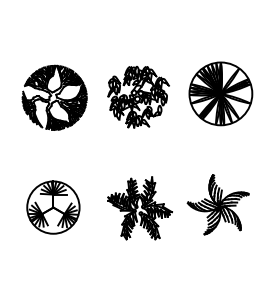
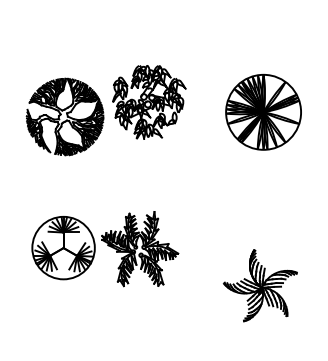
part: (138, 97) -> (149, 102), moved
part: (217, 204) -> (259, 285), moved
part: (140, 208) -> (140, 249), moved

